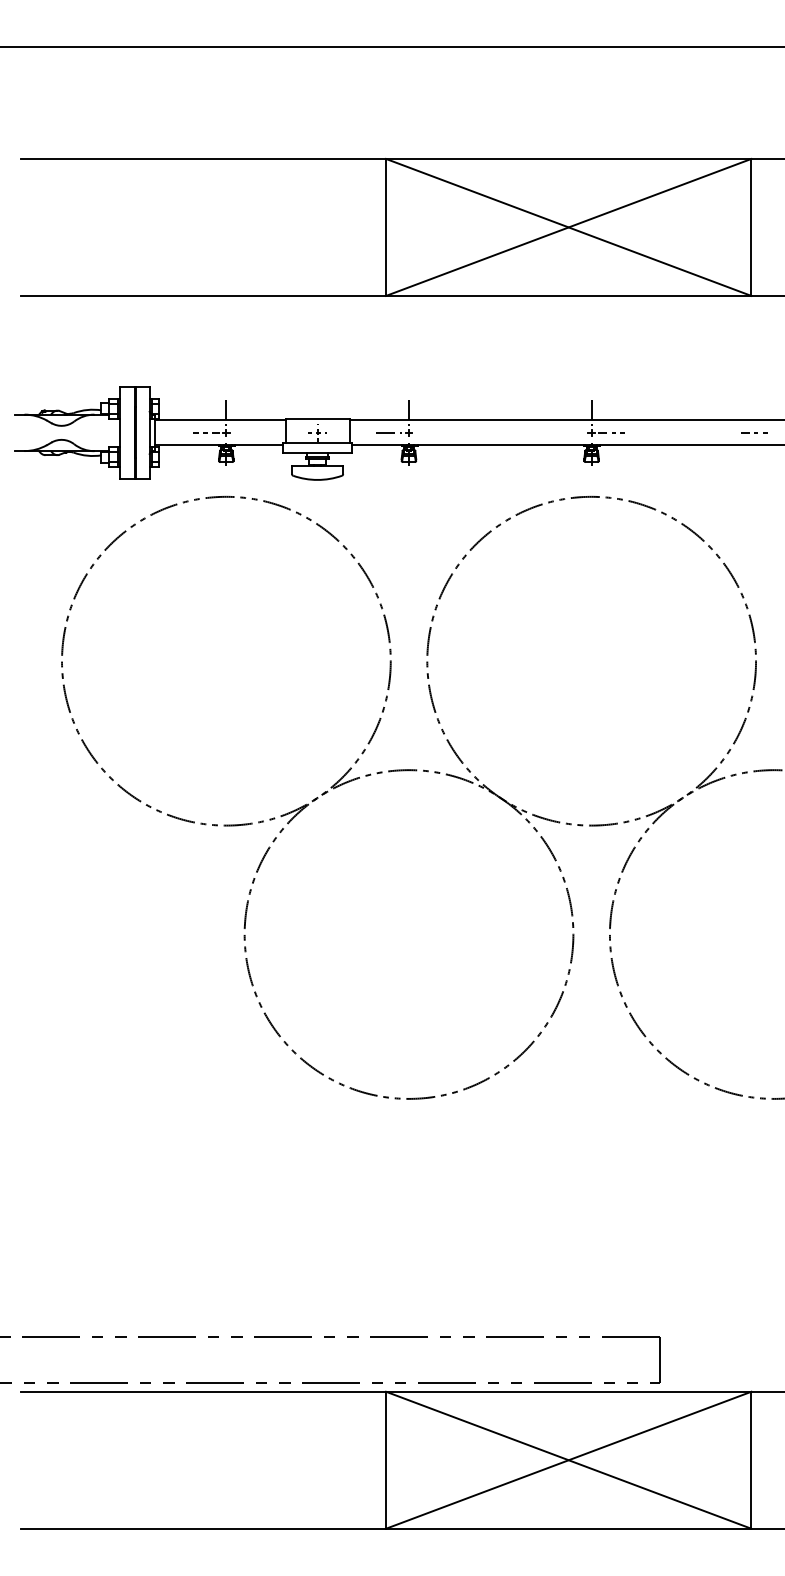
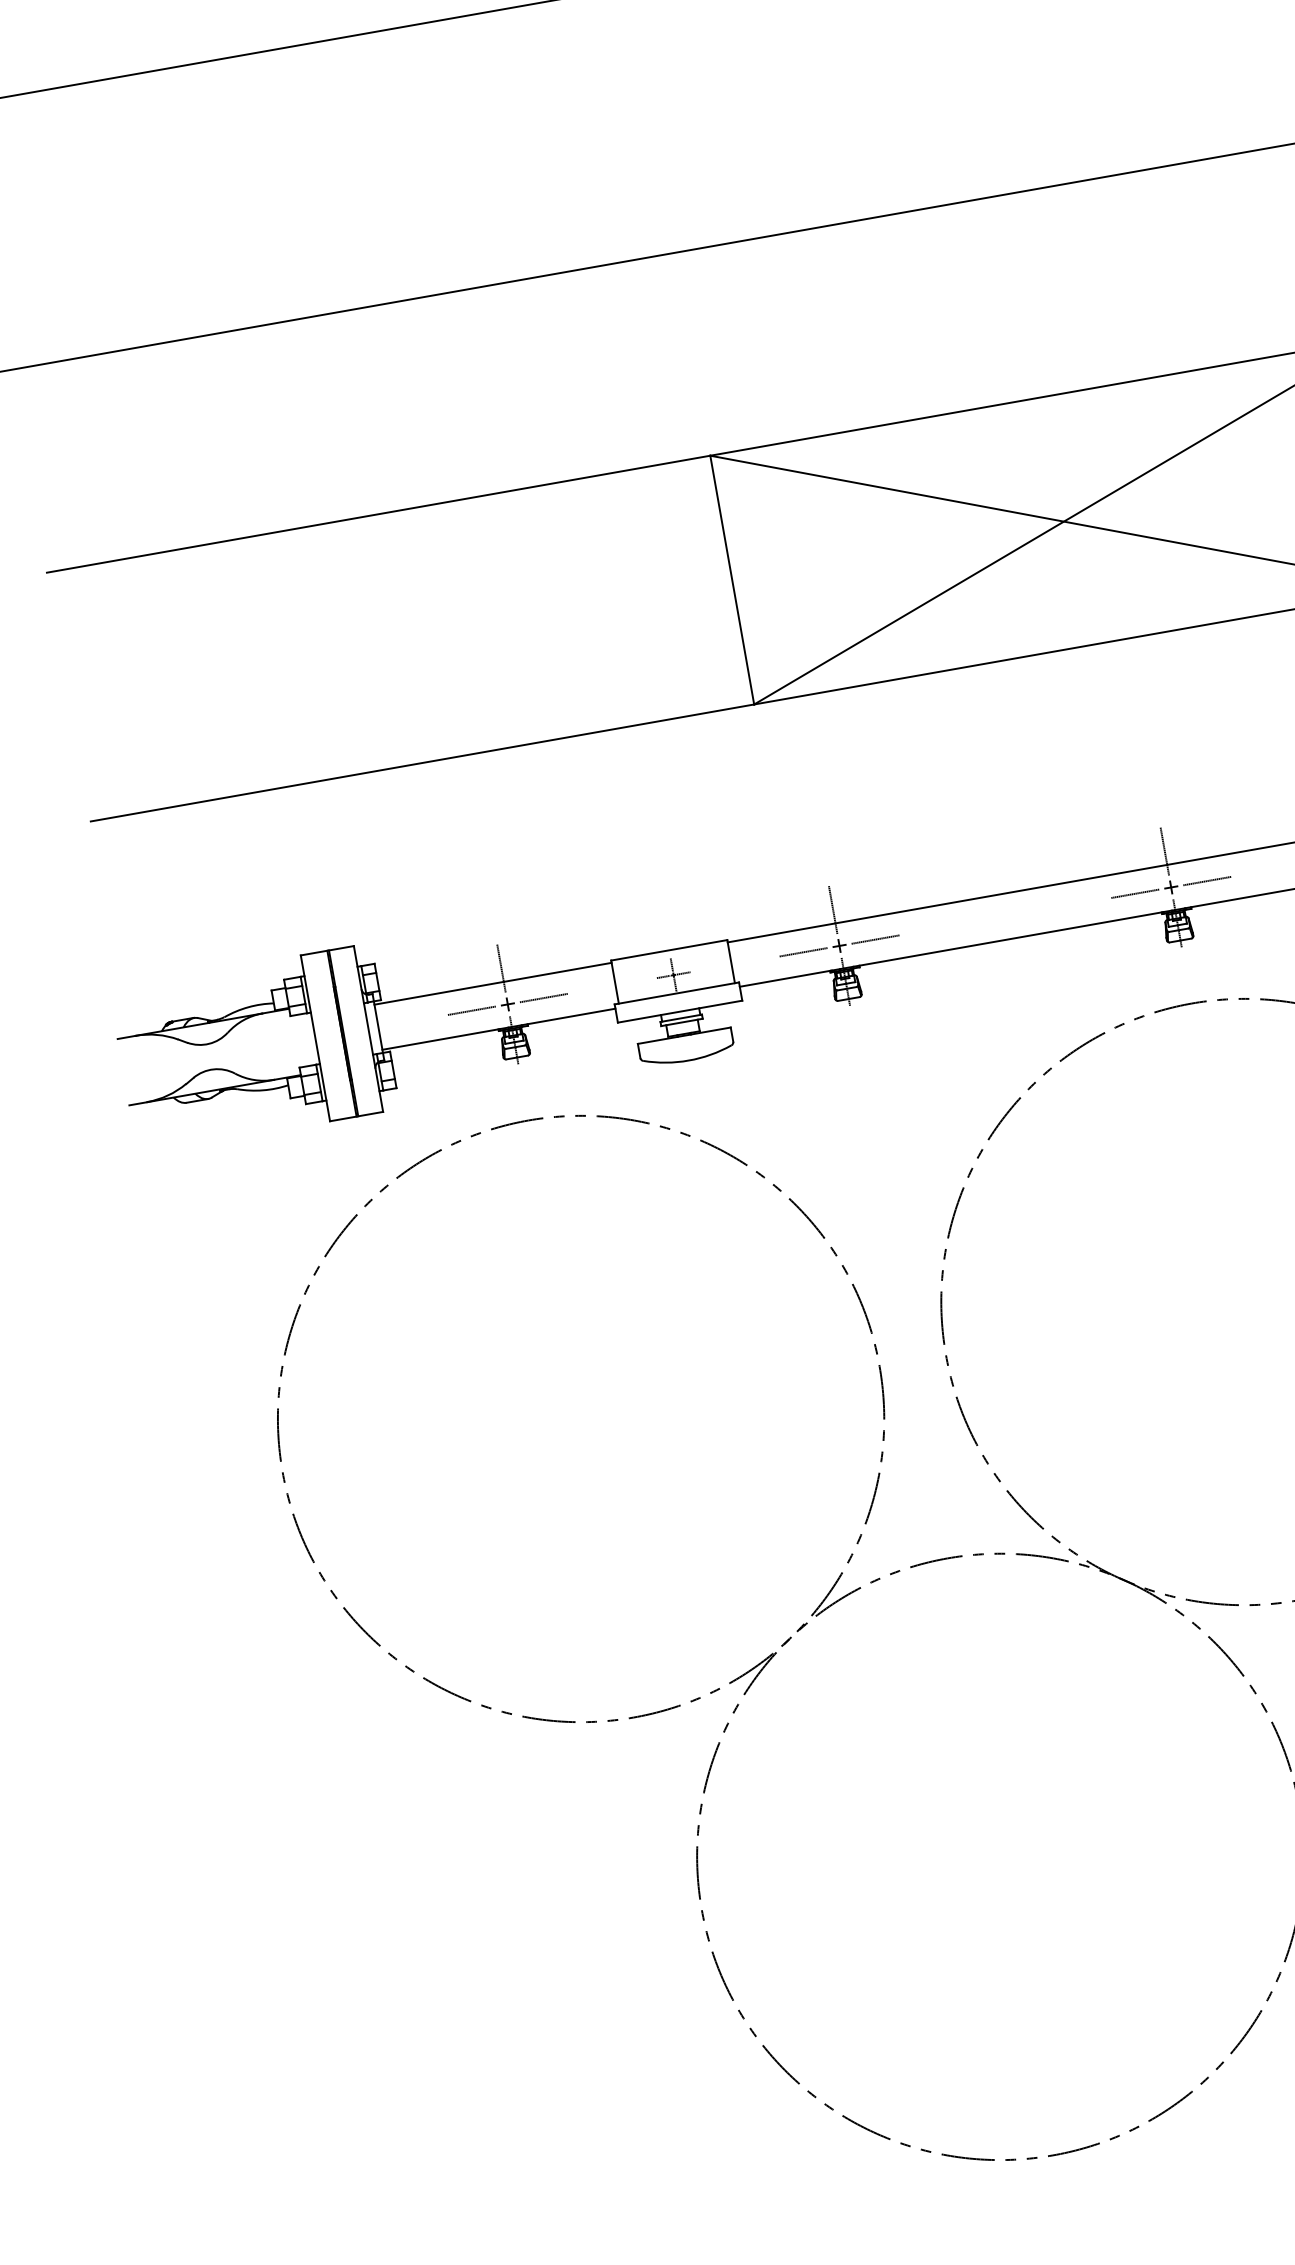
line: (245, 432) -> (542, 997), added
line: (428, 432) -> (874, 938), added
line: (571, 432) -> (1134, 893), added

